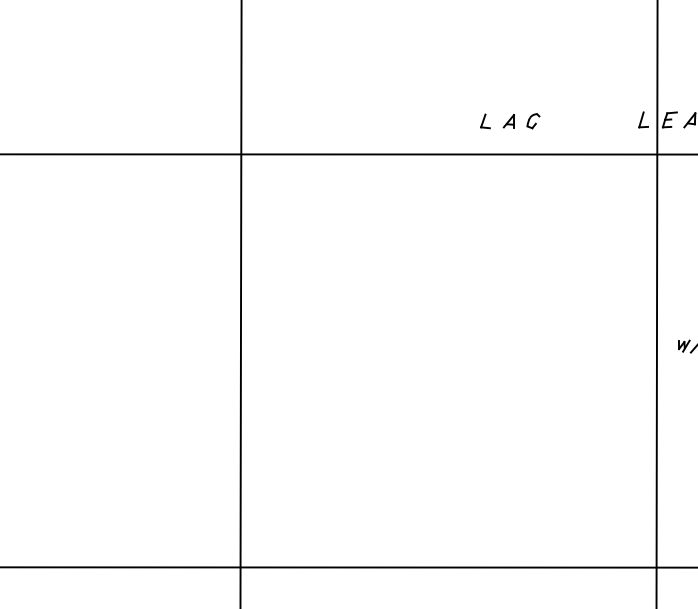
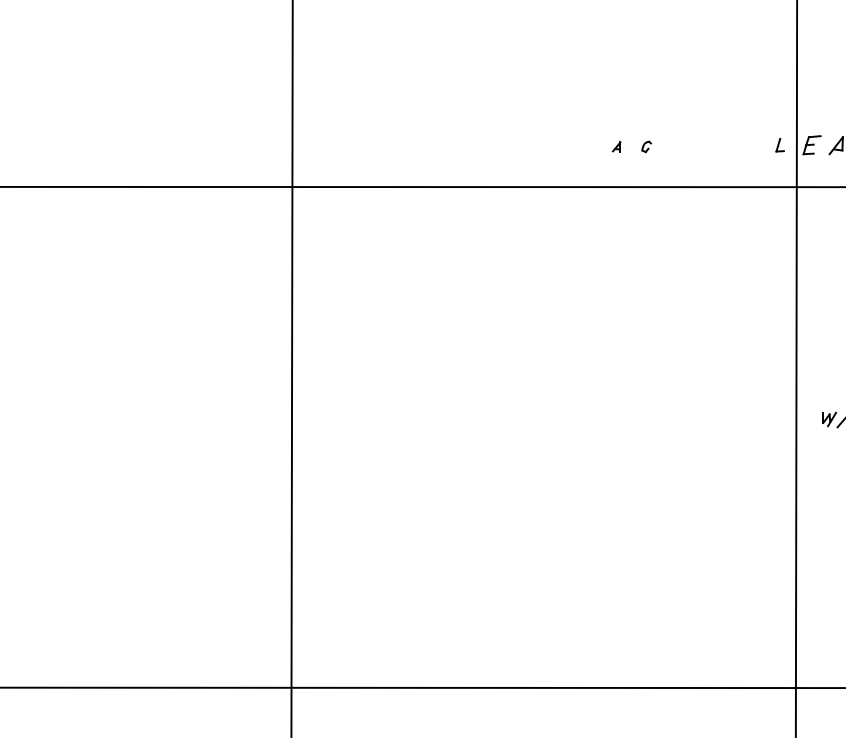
part: (643, 119) -> (780, 144), size x0.7
part: (485, 121) -> (588, 147), removed
part: (508, 121) -> (616, 147), size x0.6
part: (533, 121) -> (646, 147), size x0.6

